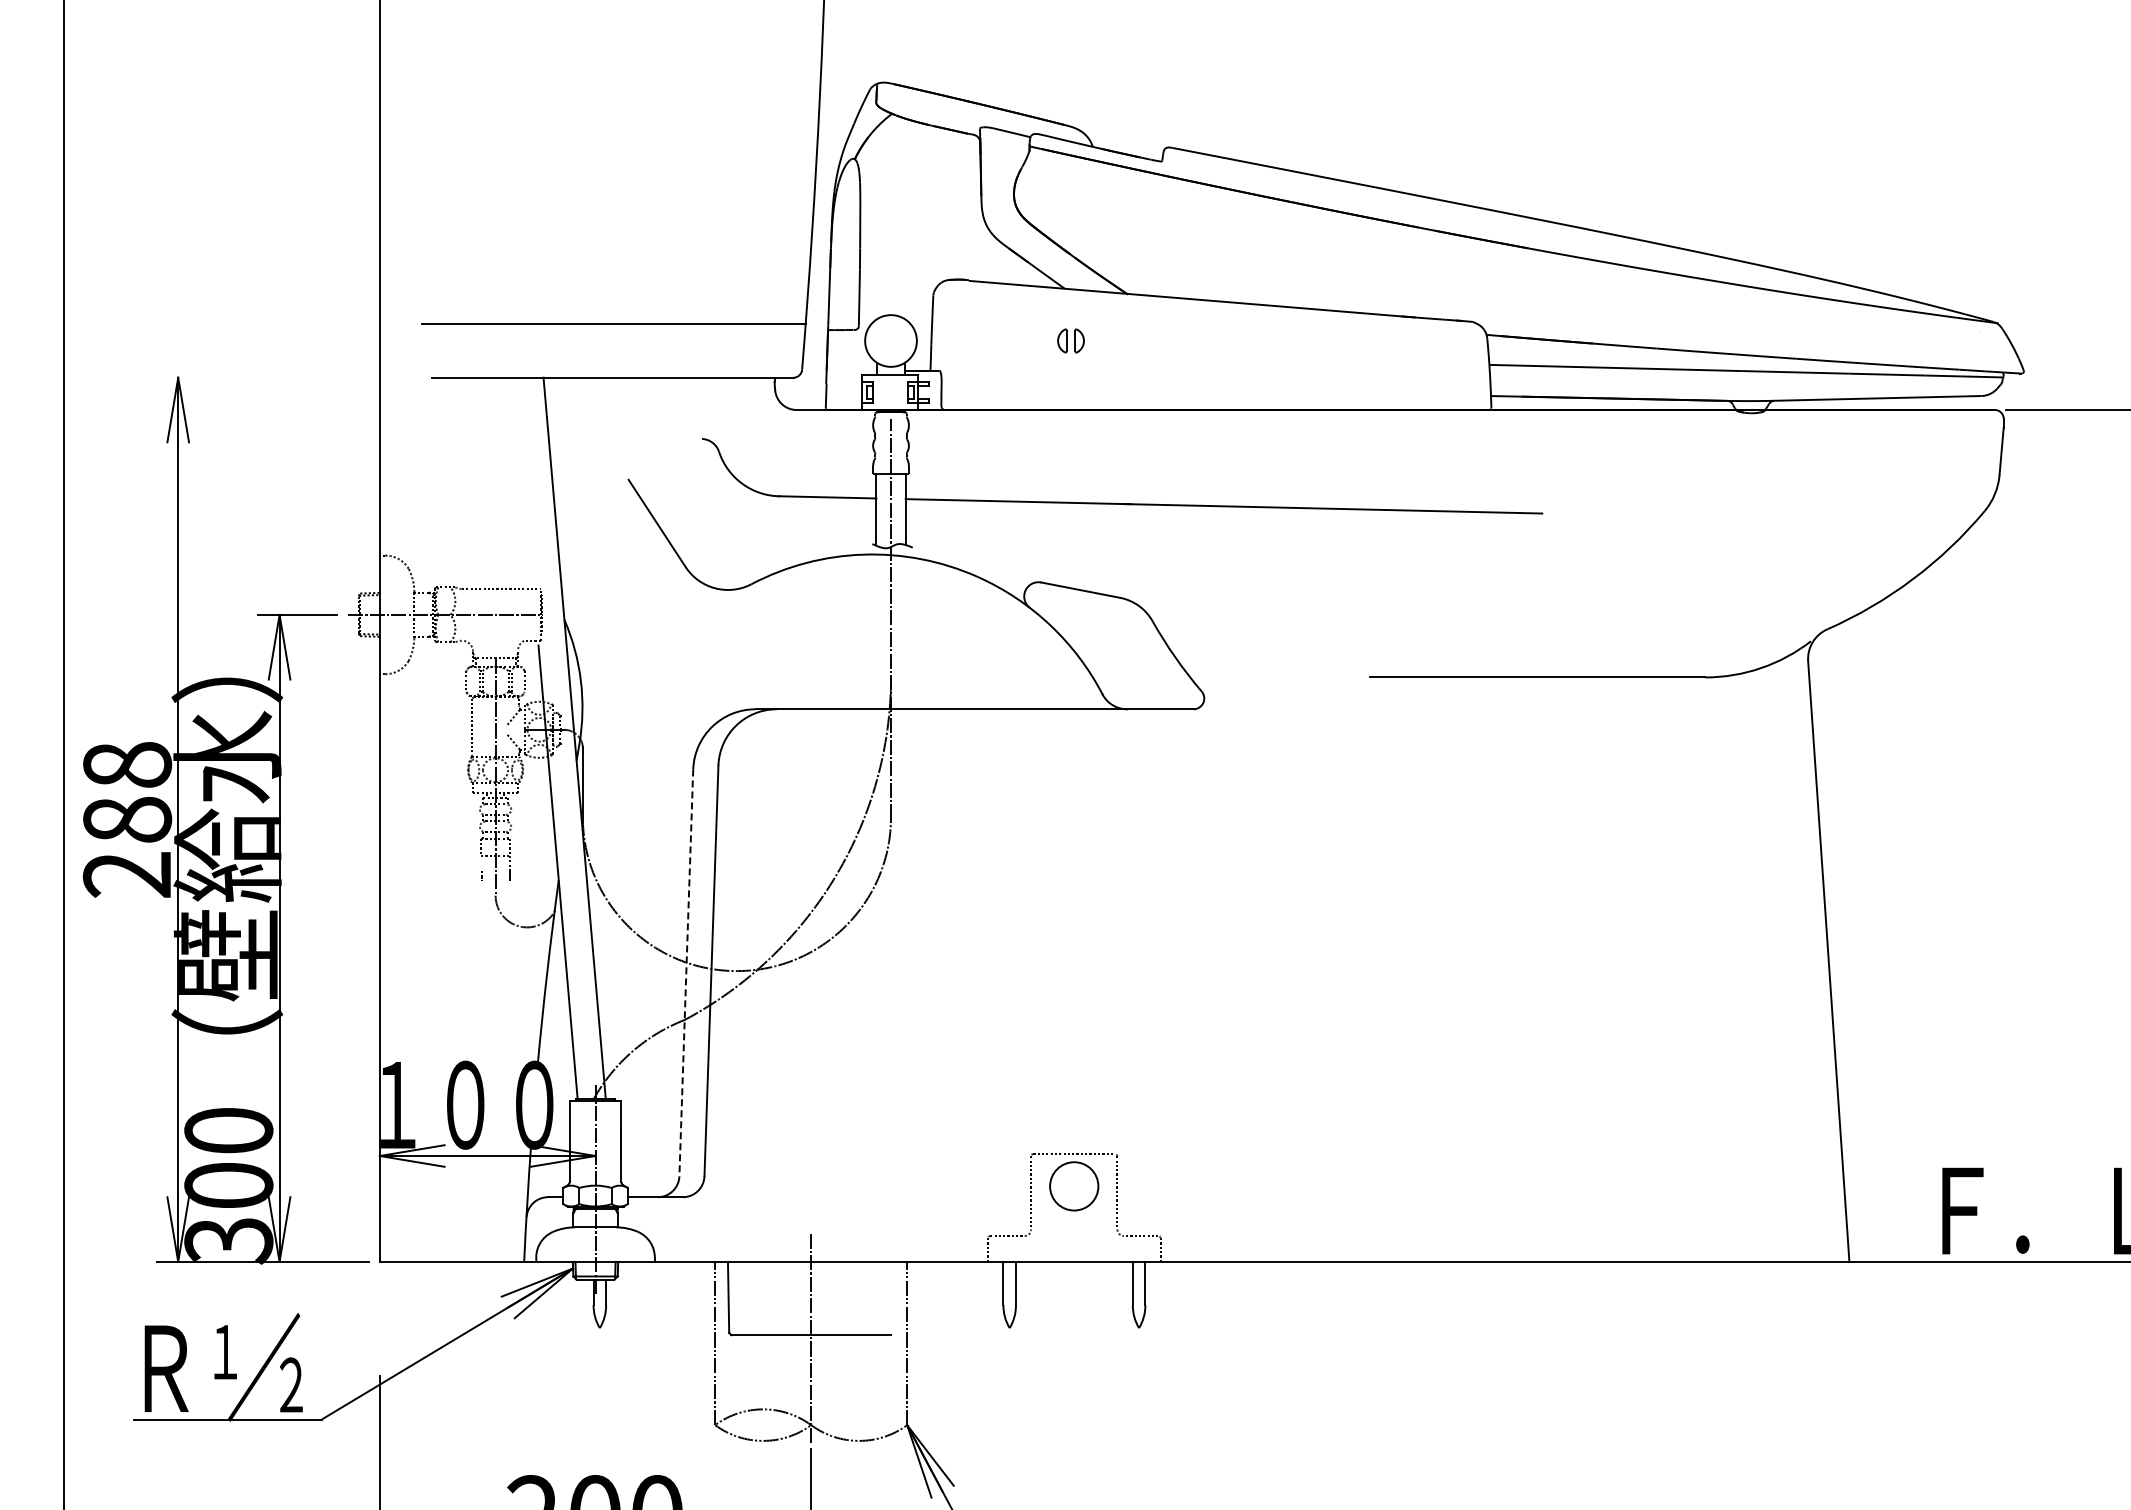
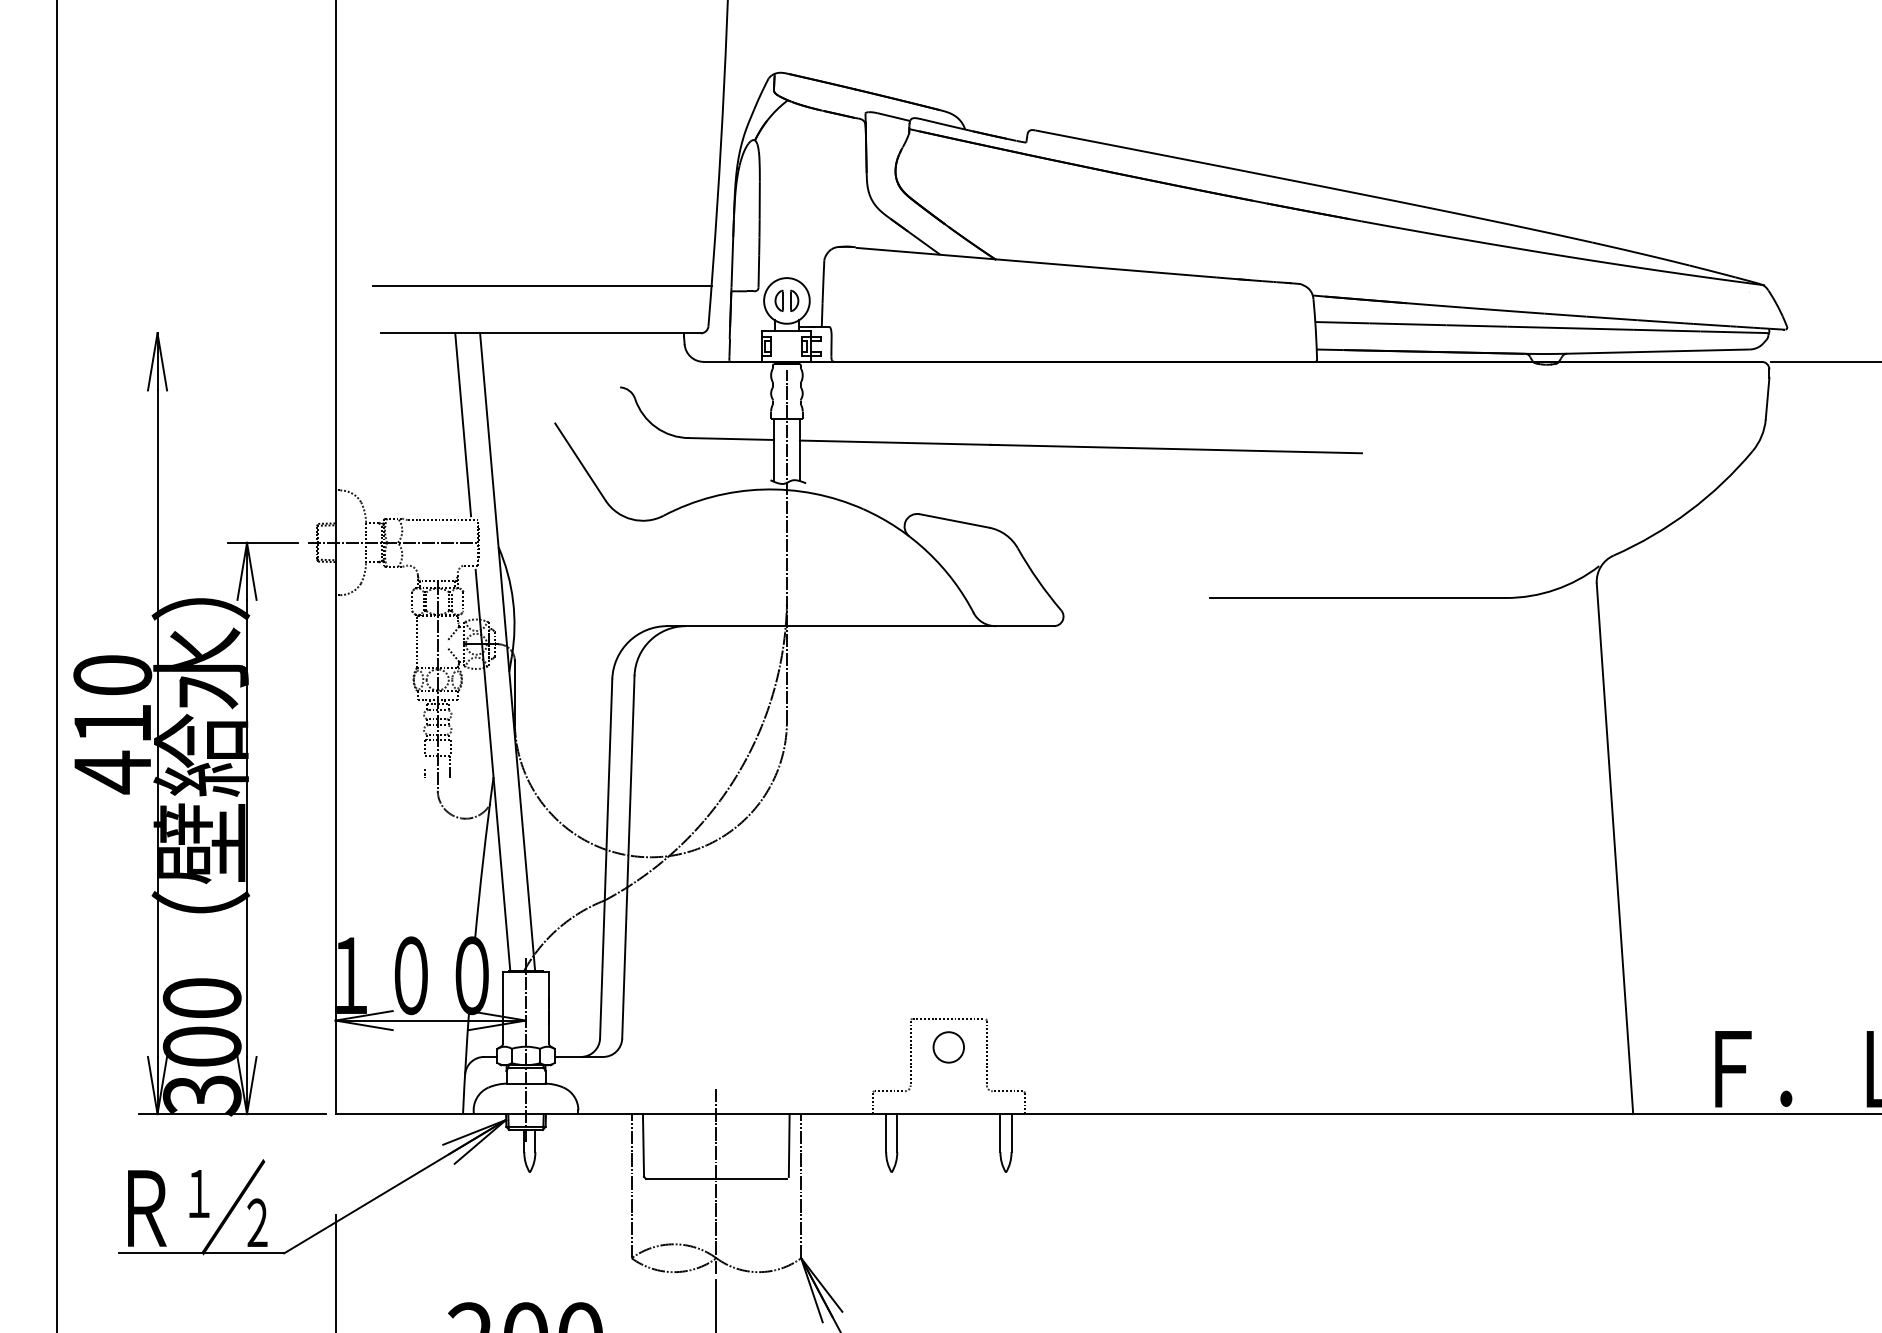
part: (1070, 340) -> (786, 300), moved
line: (524, 480) -> (463, 424), added
text: (127, 821) -> (112, 725), 288 -> 410
line: (686, 972) -> (606, 858), dashed -> solid
circle: (1074, 1186) -> (948, 1047), size x0.71
line: (893, 1297) -> (789, 1145), added

